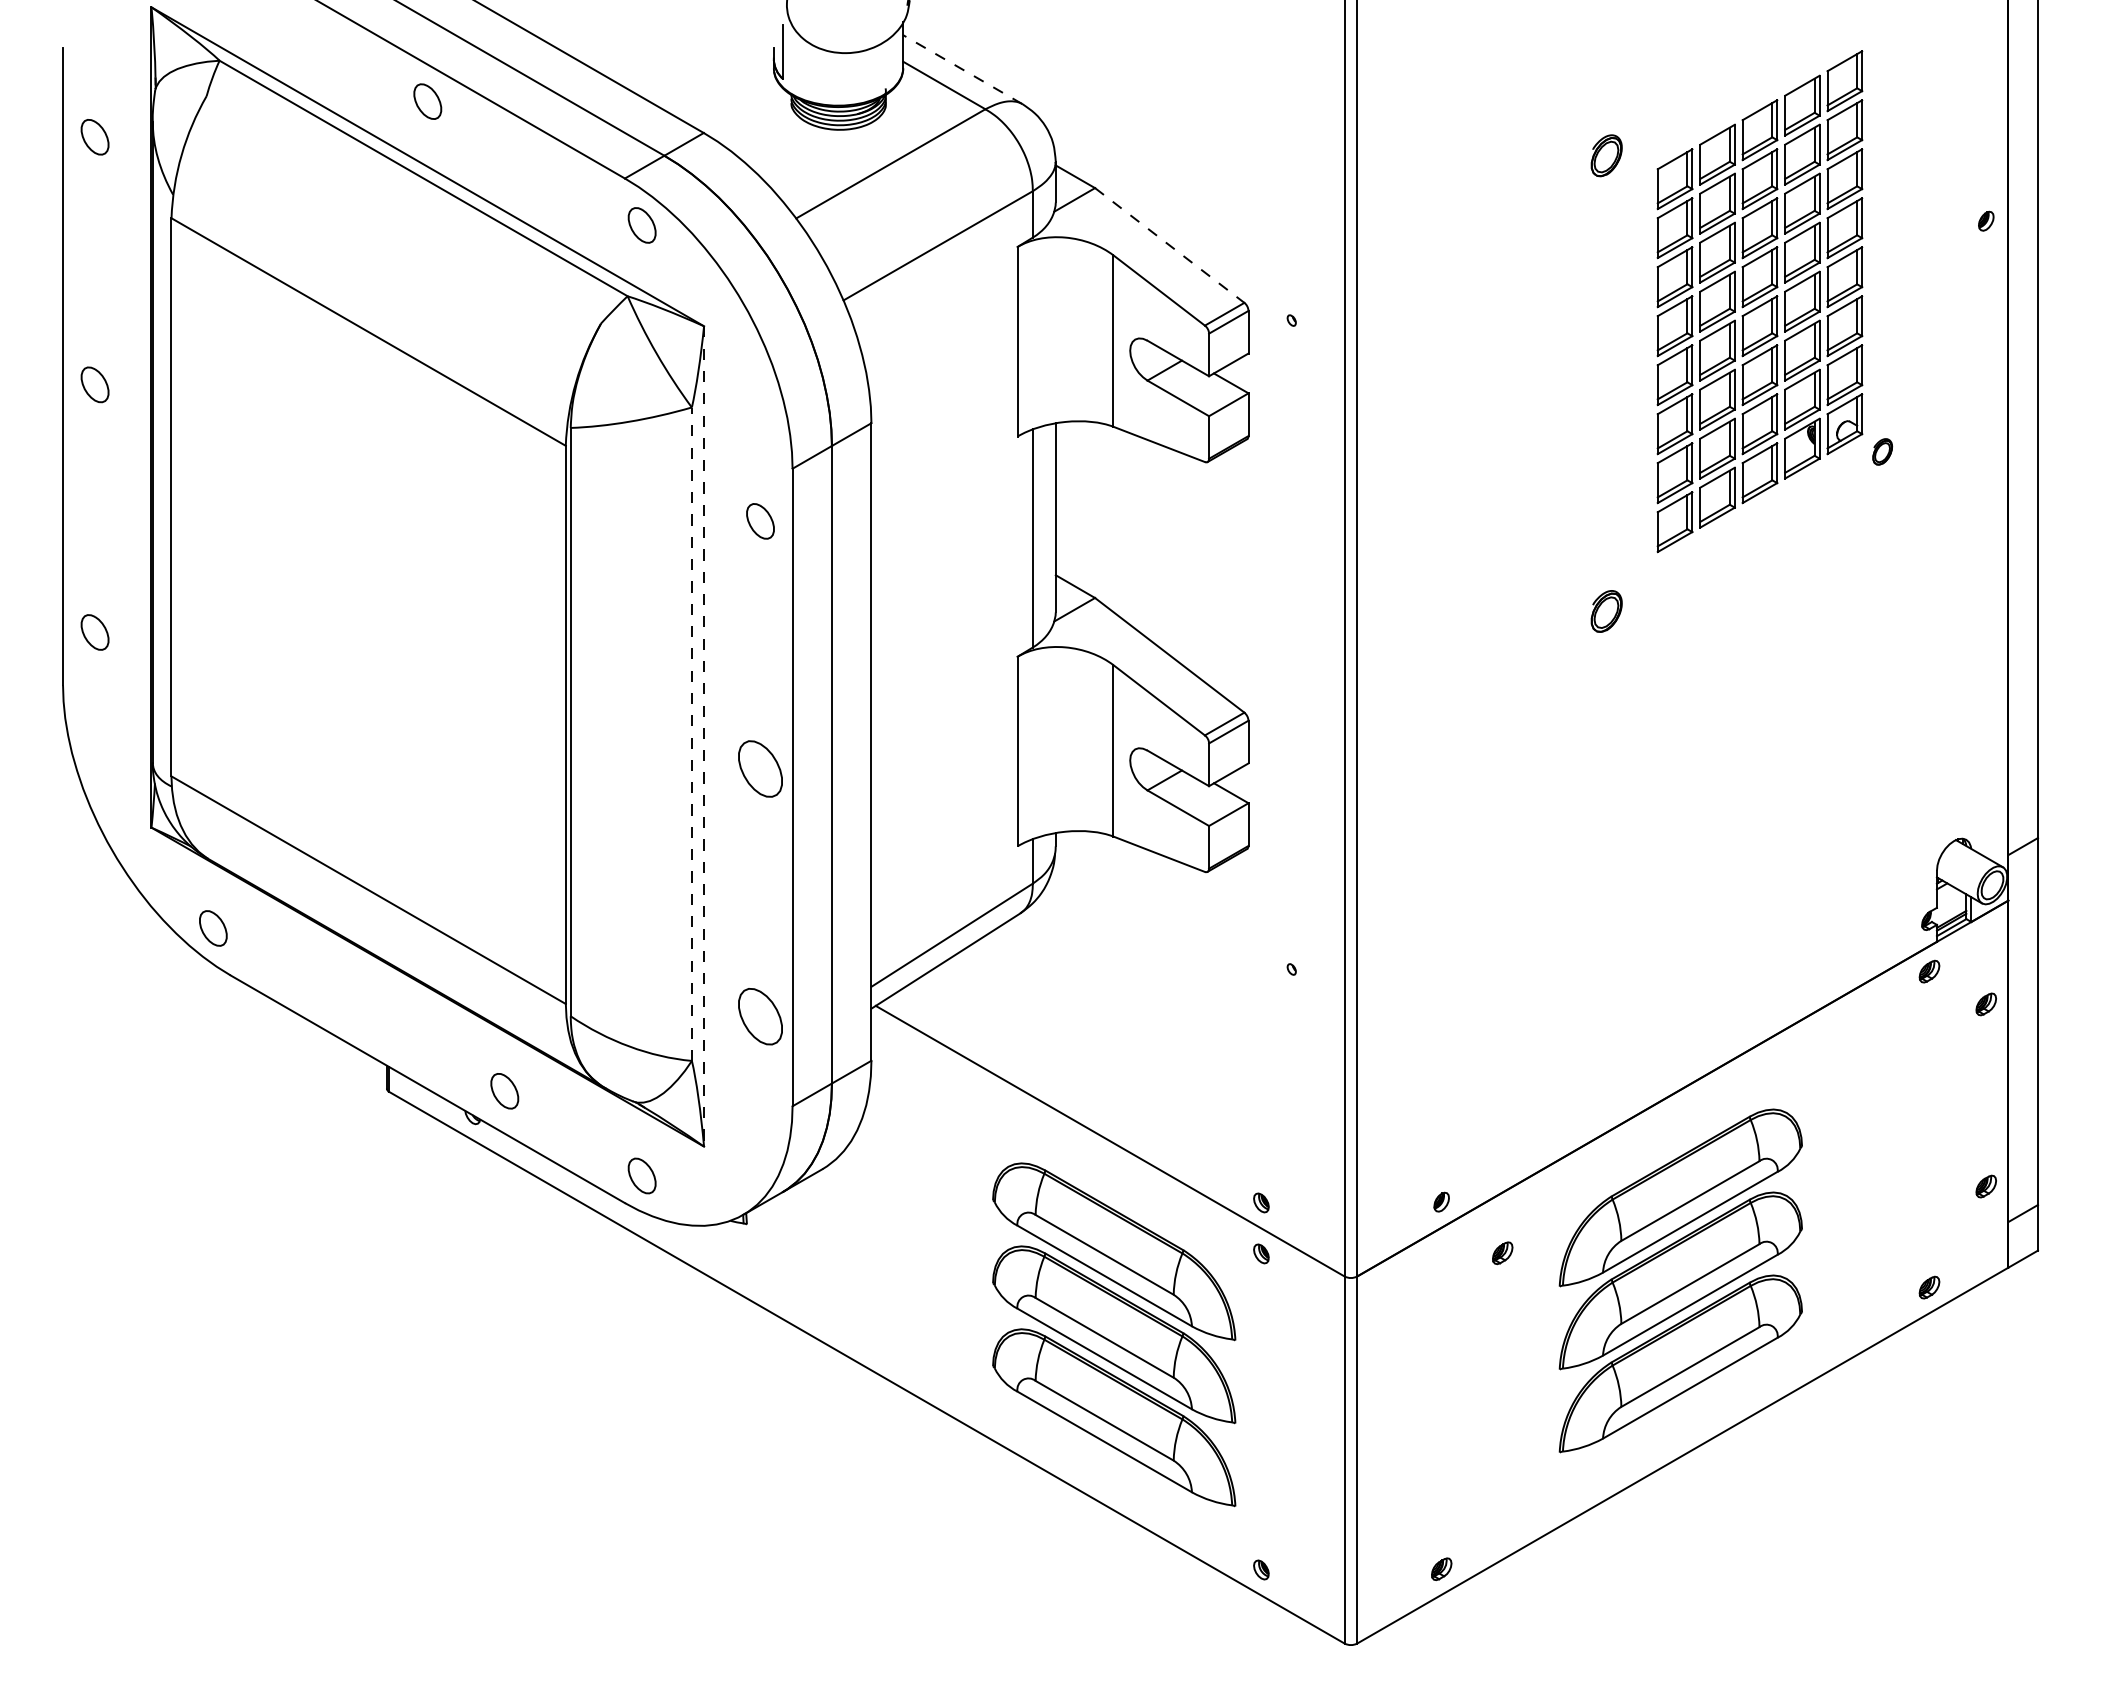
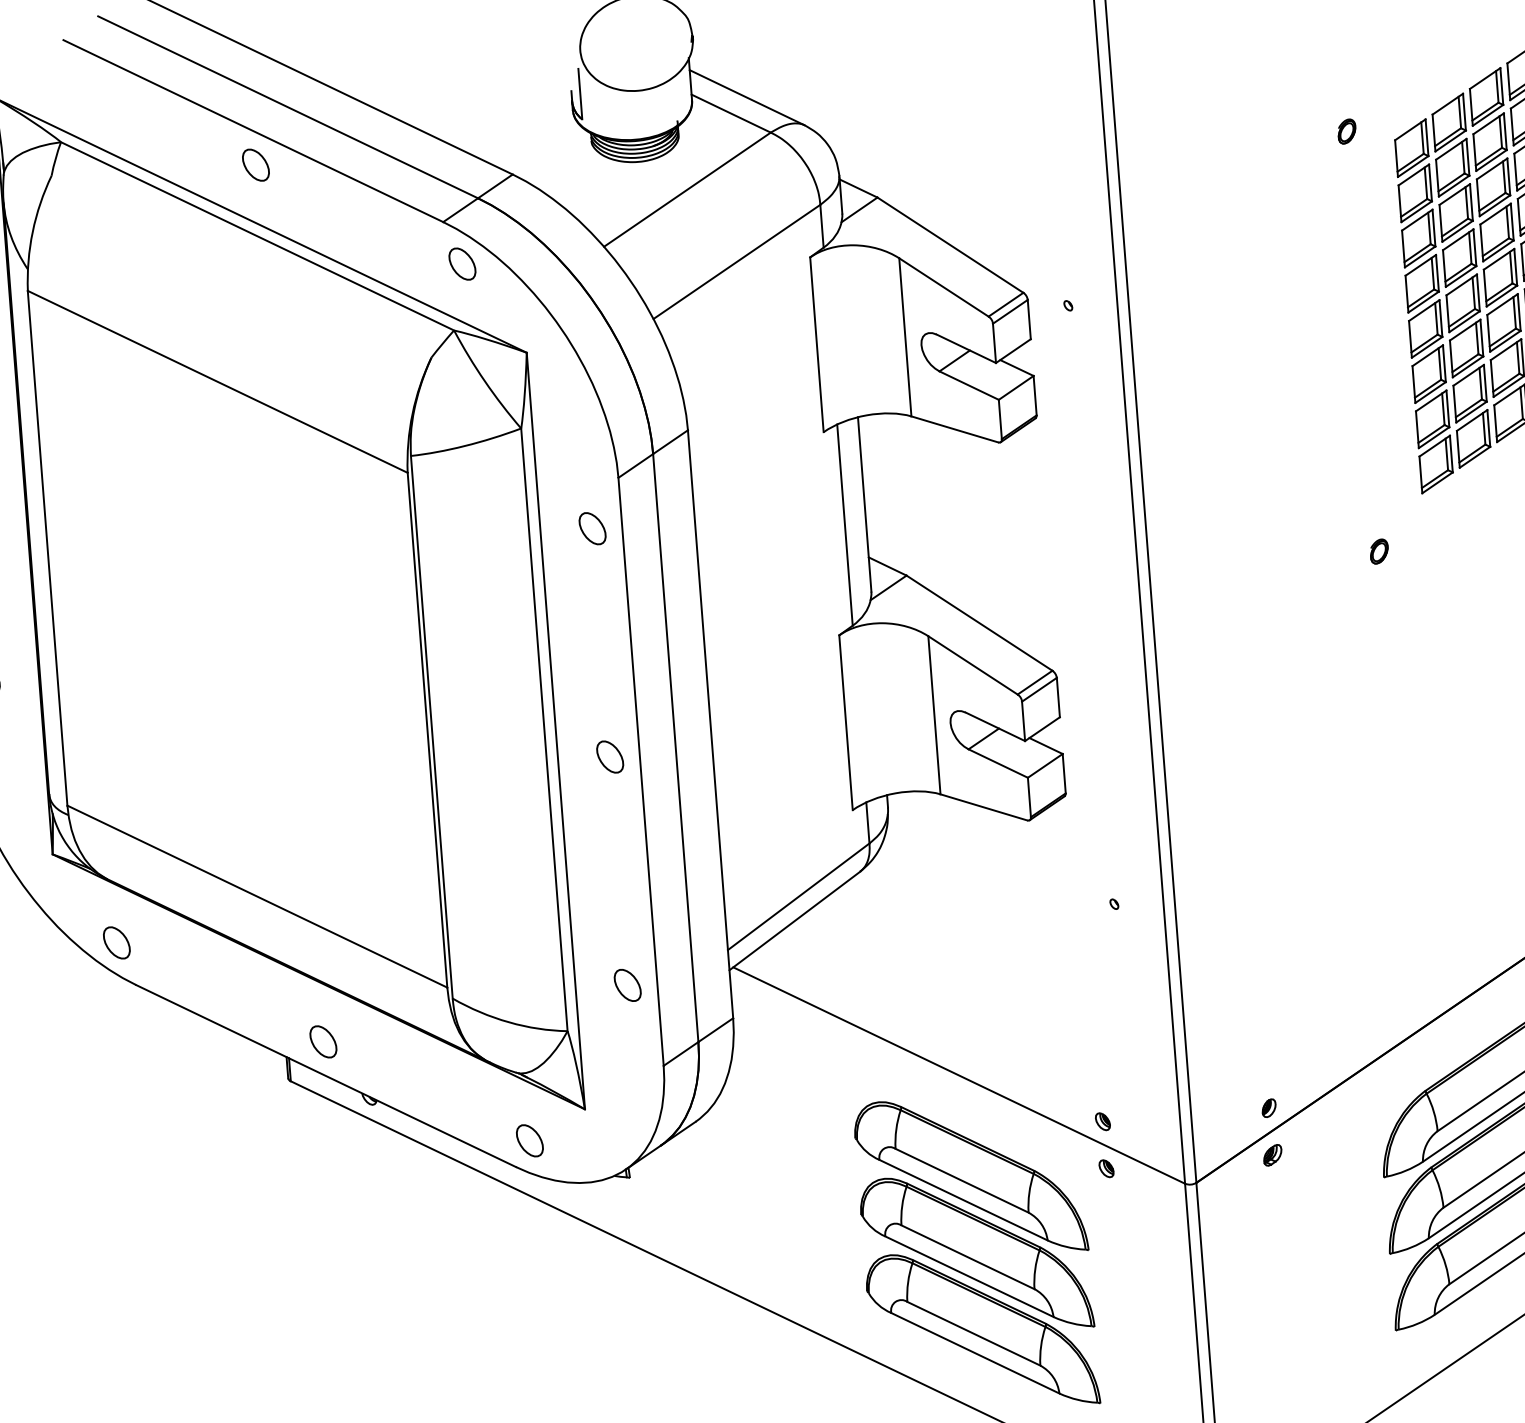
line: (962, 69) -> (746, 97), dashed -> solid
part: (1606, 155) -> (1346, 131), size x0.62
line: (1170, 245) -> (951, 245), dashed -> solid
part: (1606, 610) -> (1379, 550), size x0.62
line: (691, 734) -> (544, 730), dashed -> solid
line: (704, 736) -> (556, 731), dashed -> solid
part: (760, 768) -> (610, 756), size x0.62
part: (760, 1016) -> (627, 985), size x0.62
part: (504, 1091) -> (323, 1042), moved
part: (1502, 1253) -> (1272, 1155), moved

